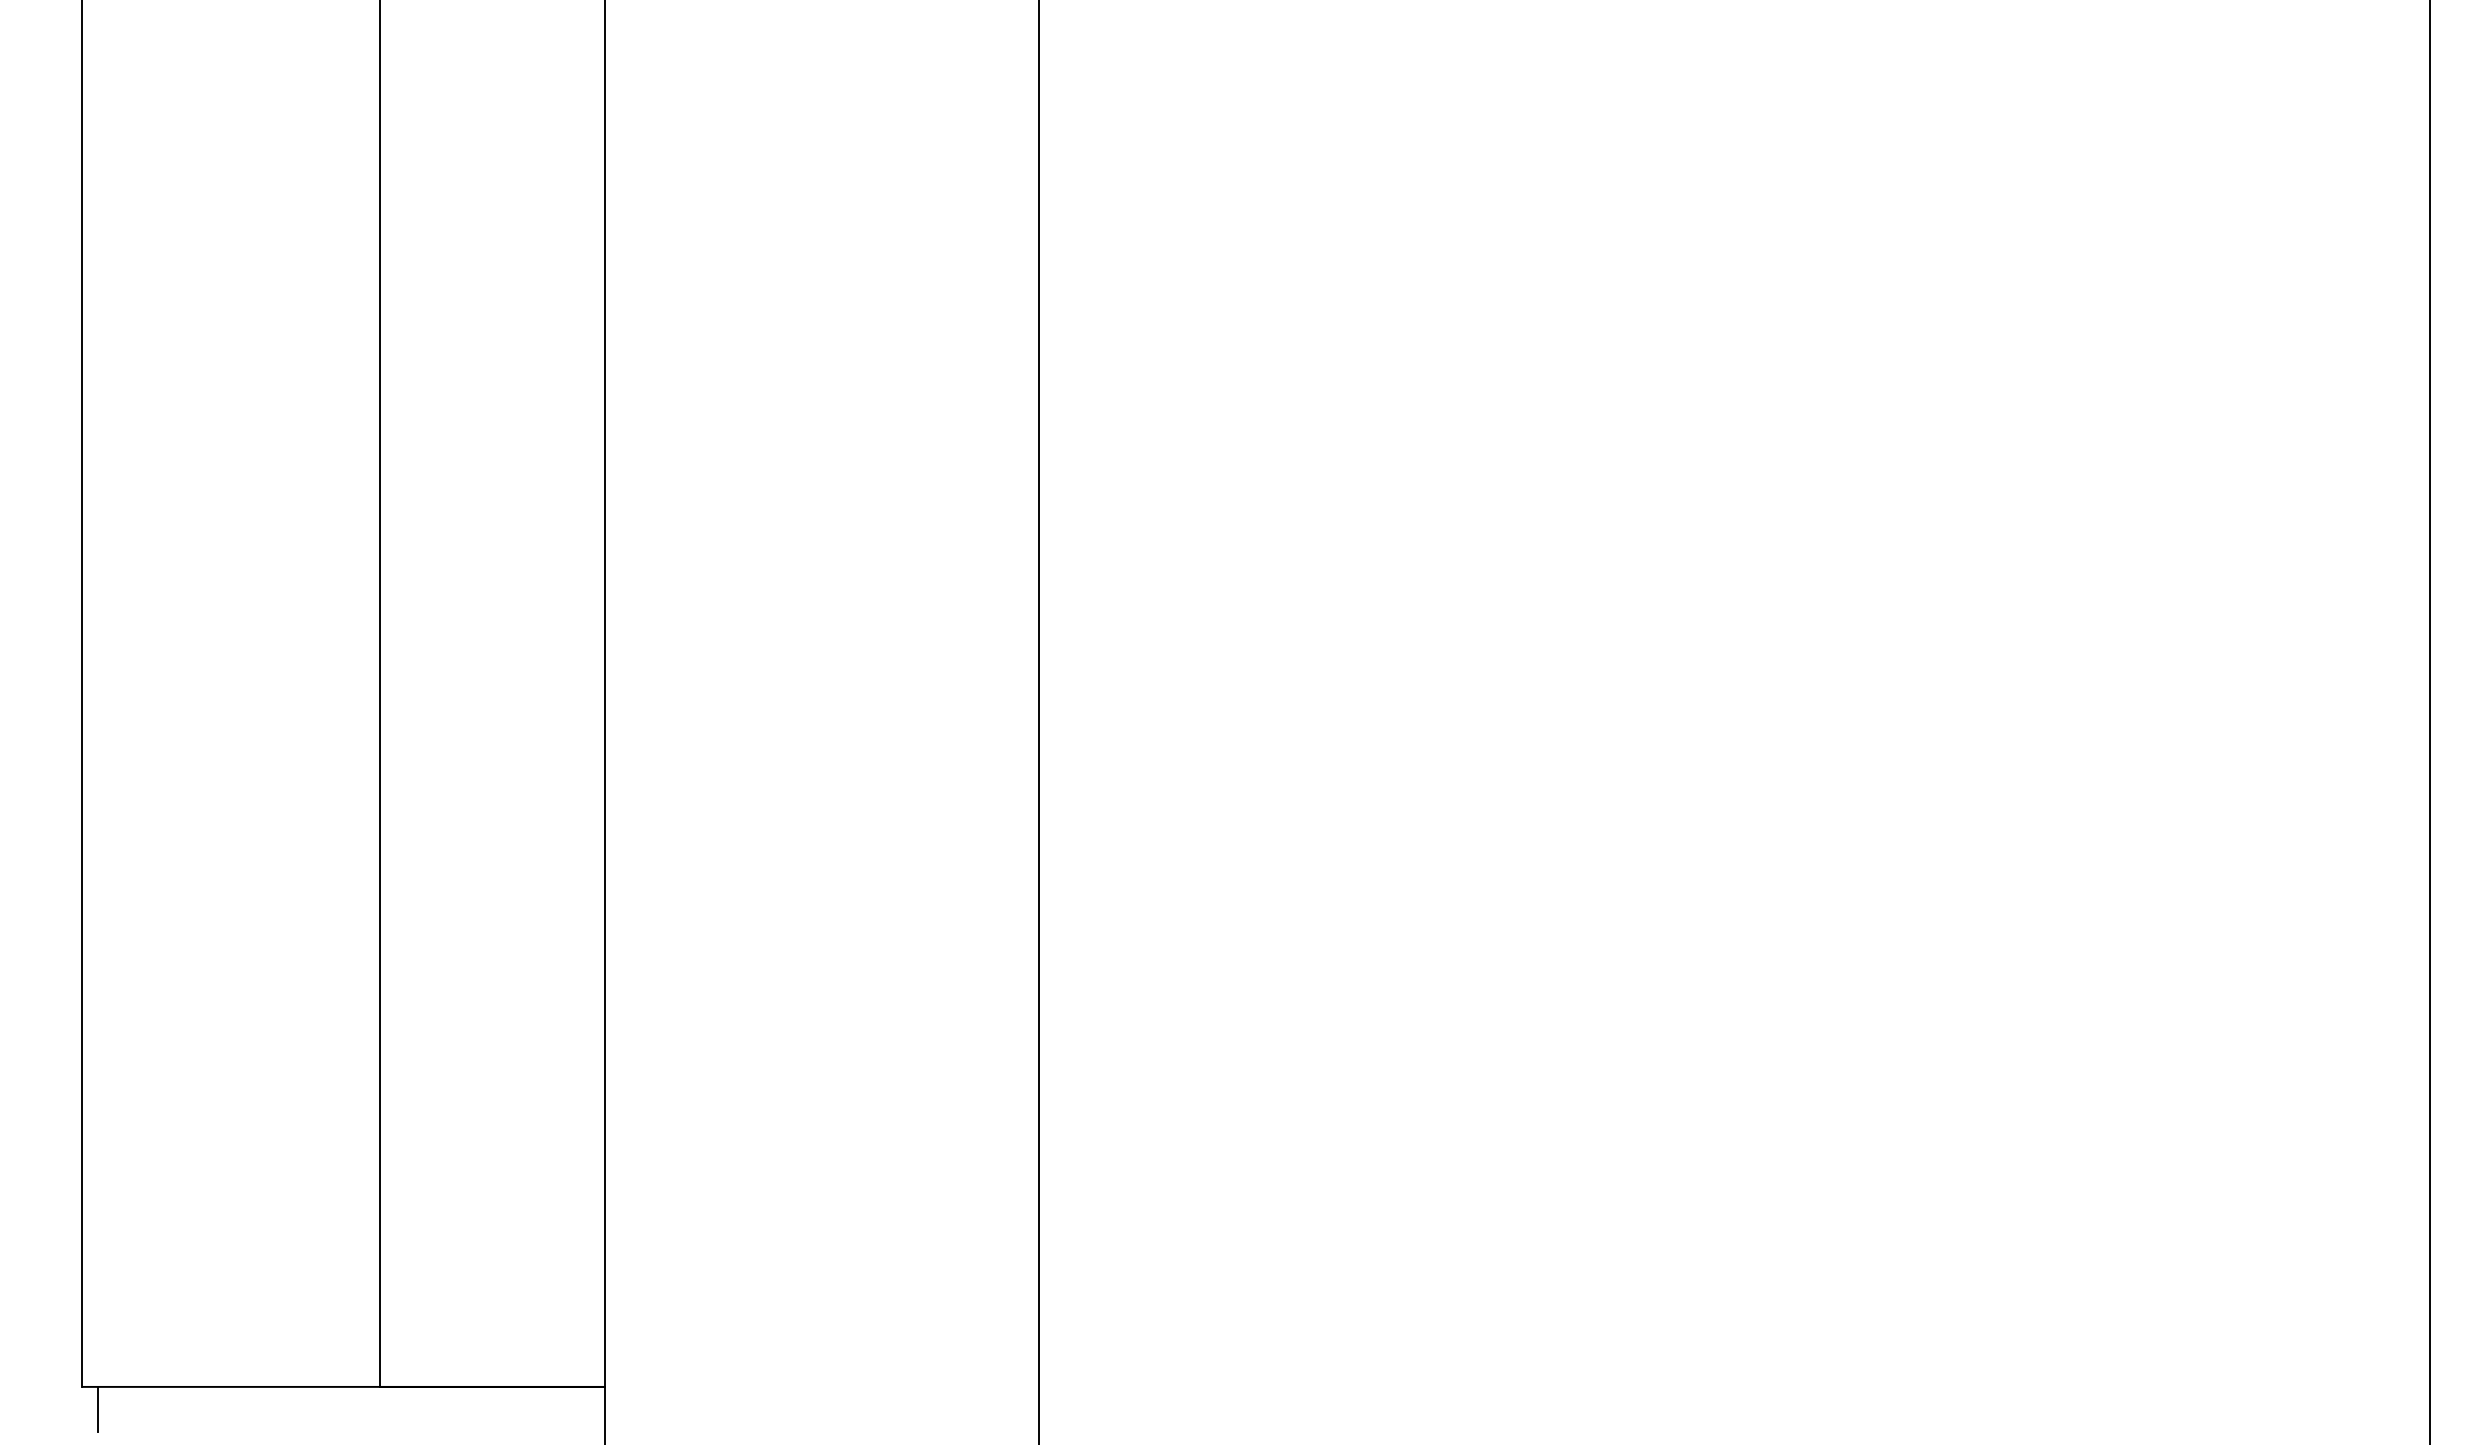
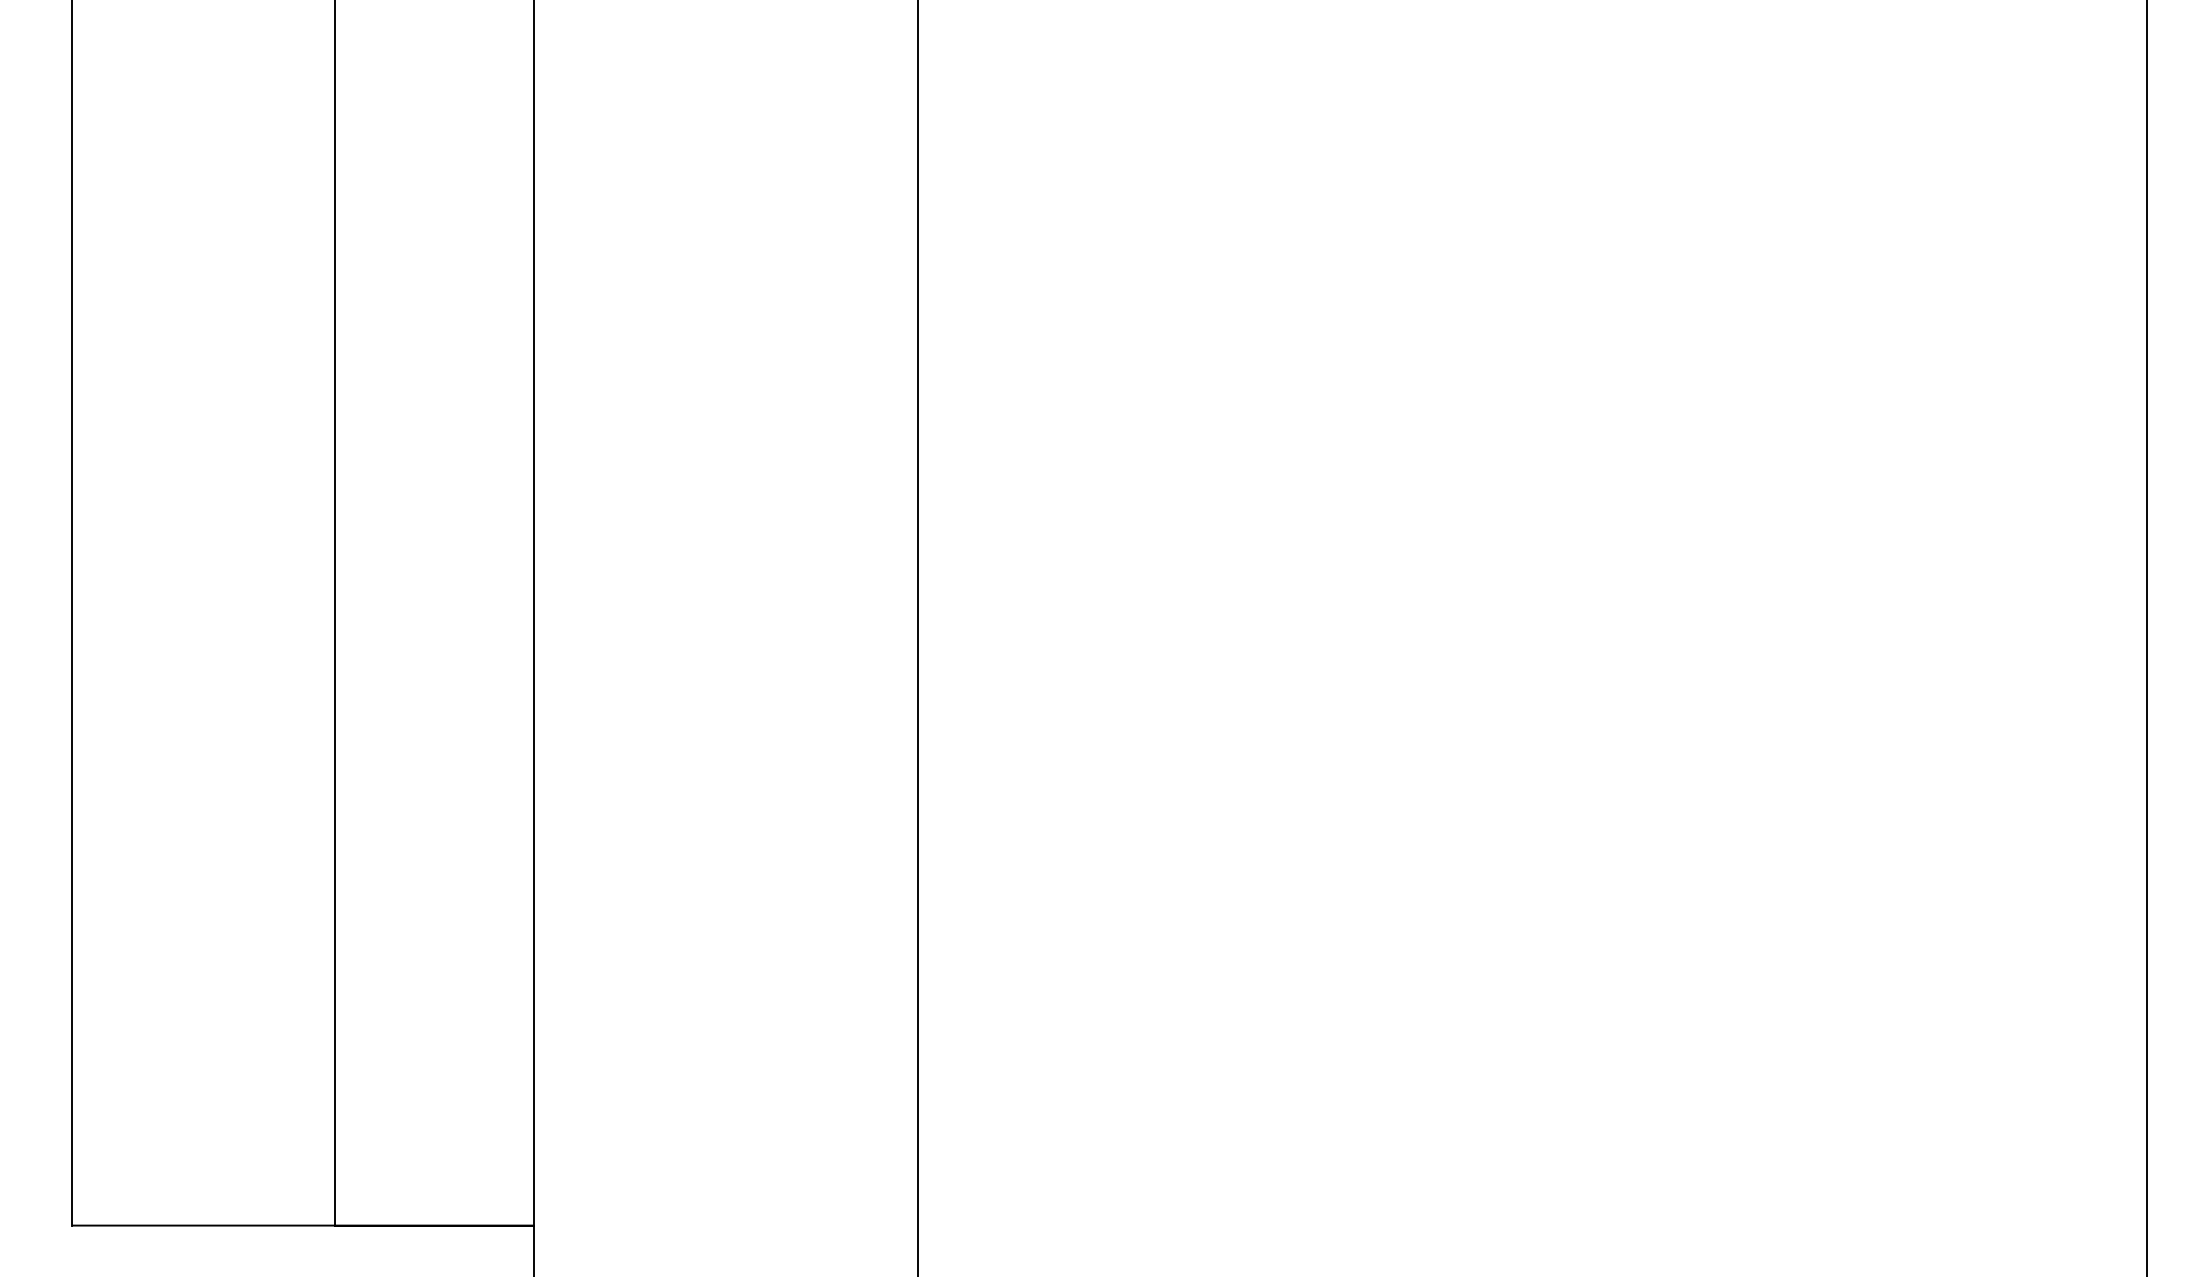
line: (97, 1408) -> (86, 1244), removed

